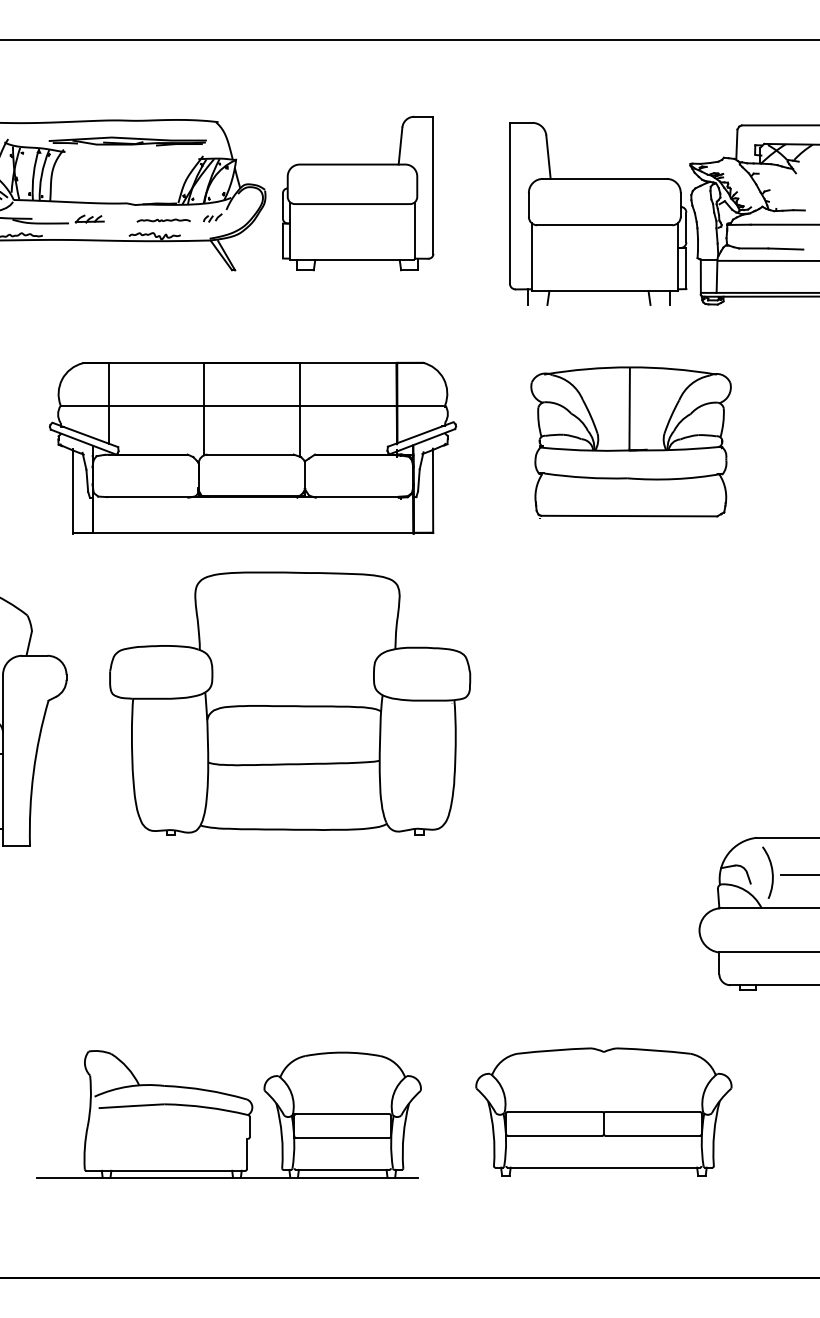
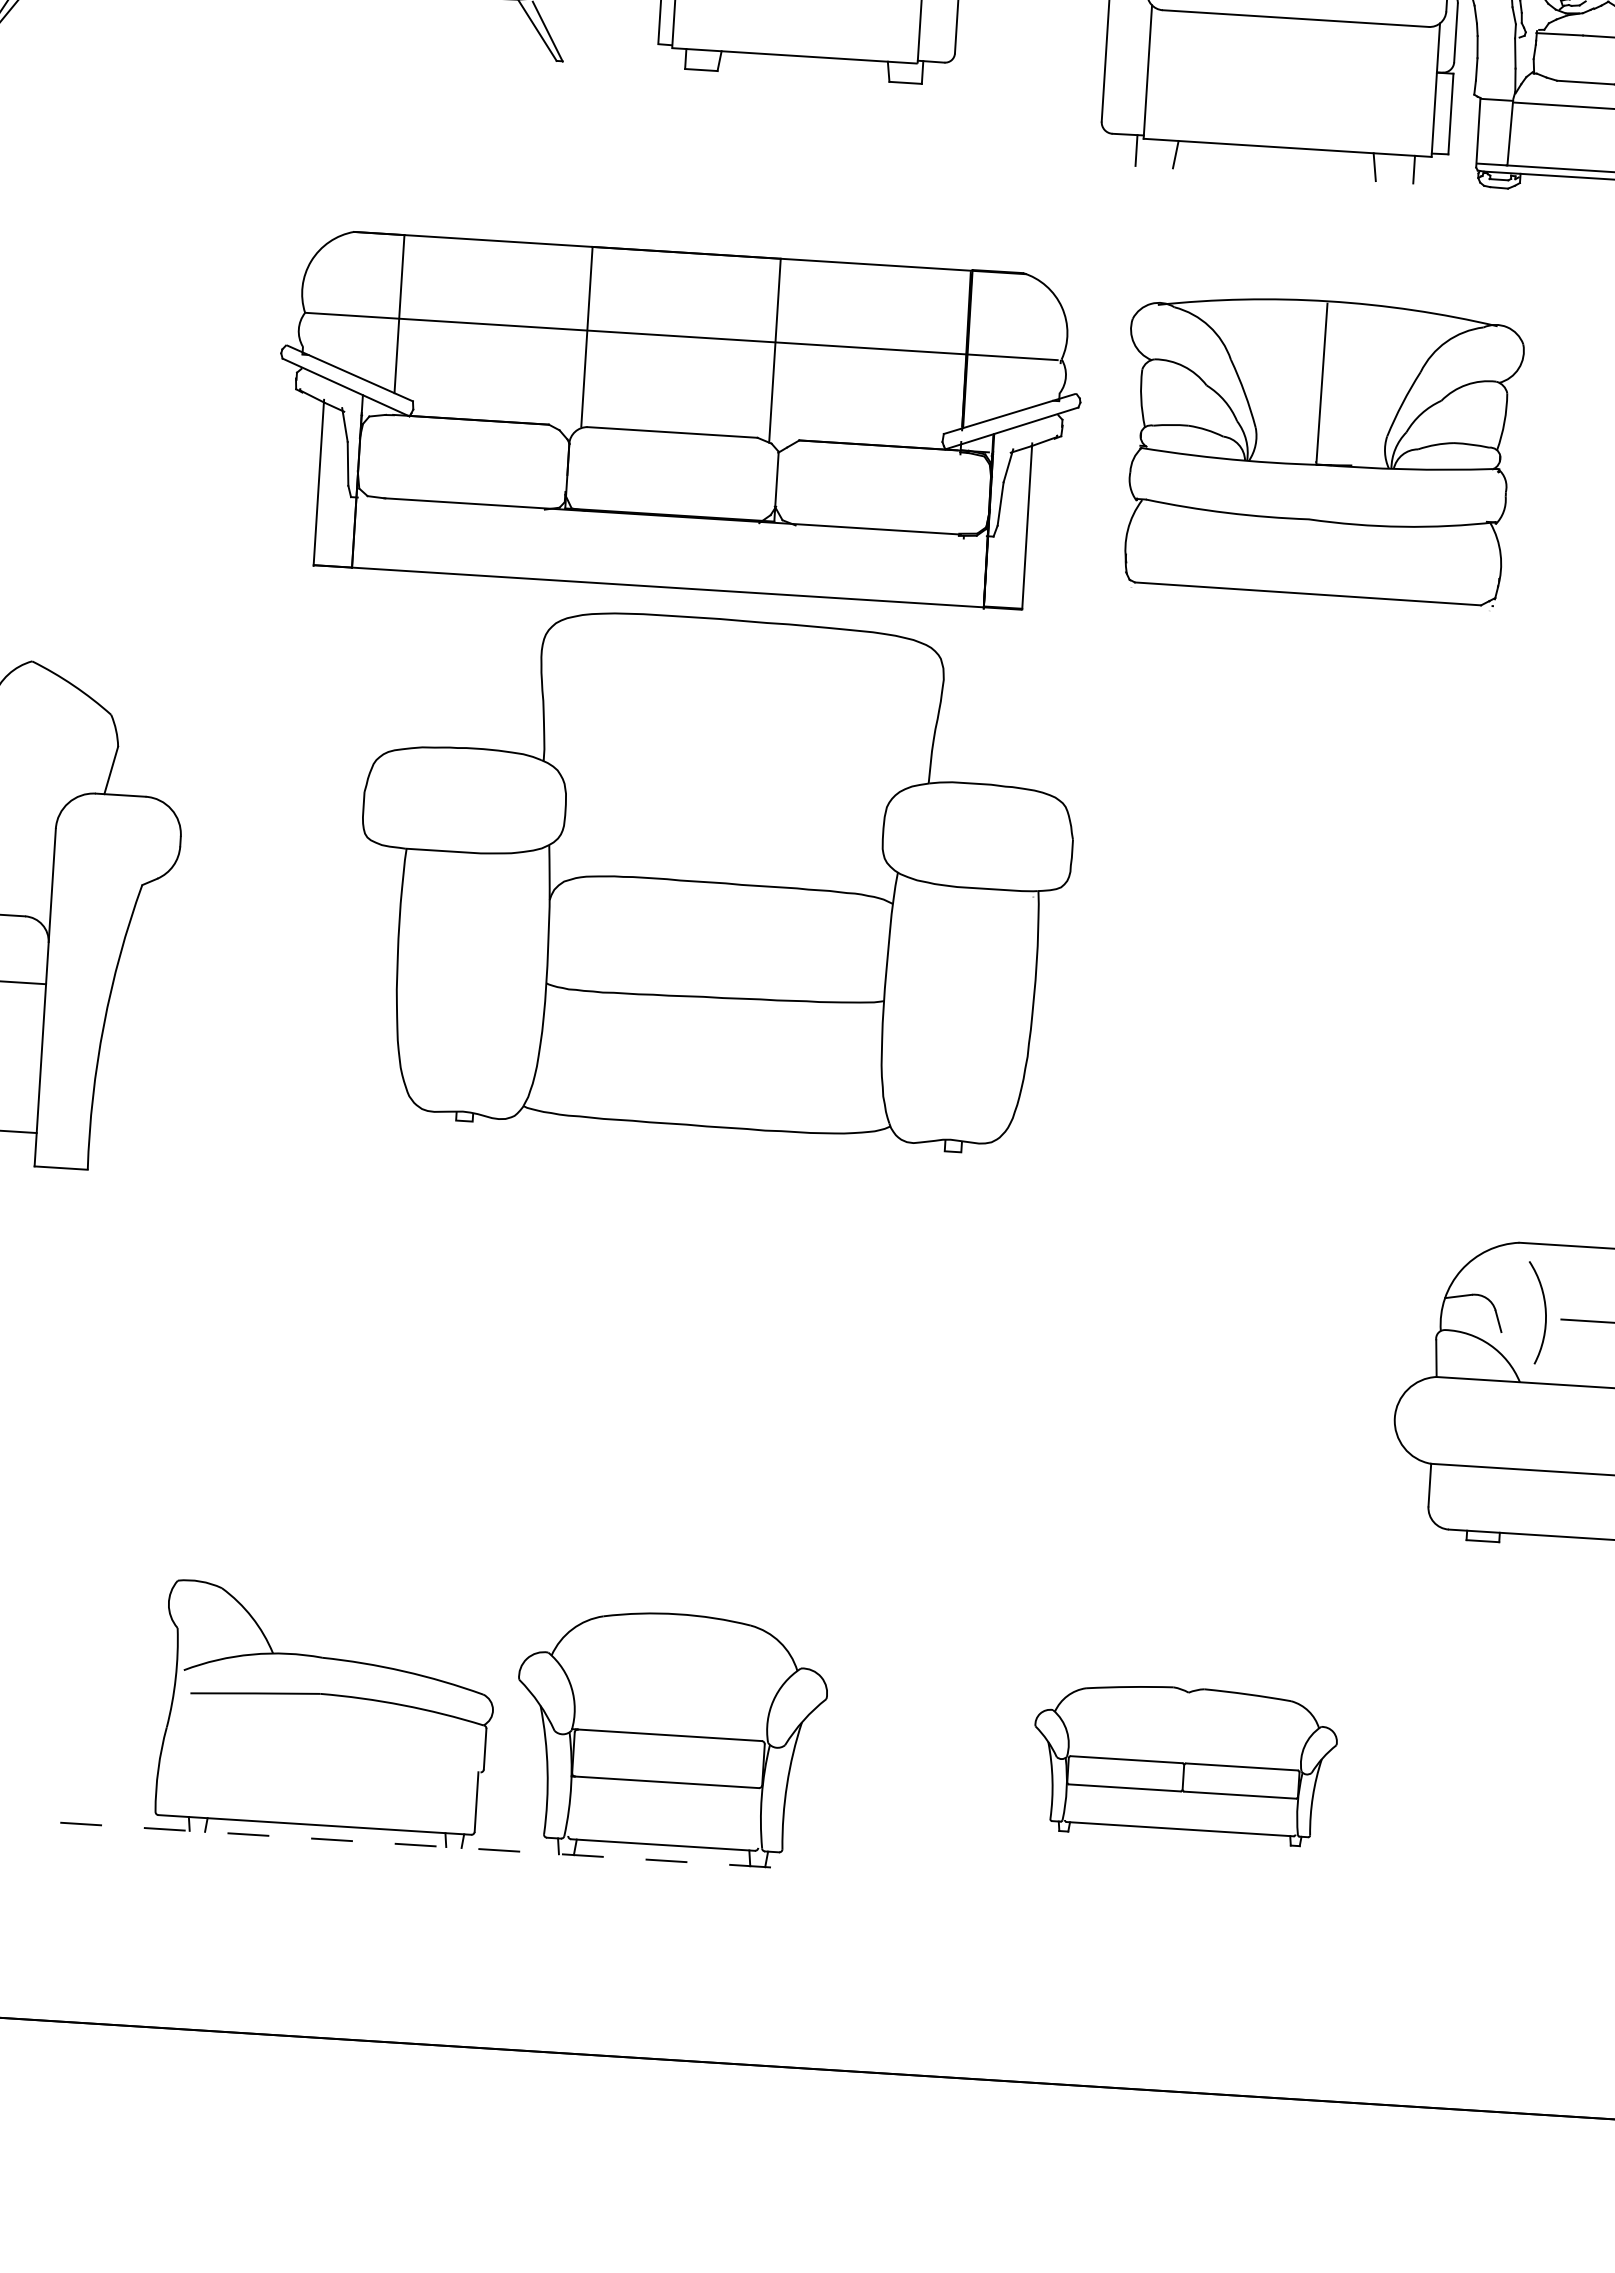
part: (253, 447) -> (679, 418), moved
part: (290, 703) -> (715, 877), moved
part: (603, 1111) -> (1183, 1762), size x0.6
line: (227, 1177) -> (435, 1845), solid -> dashed

